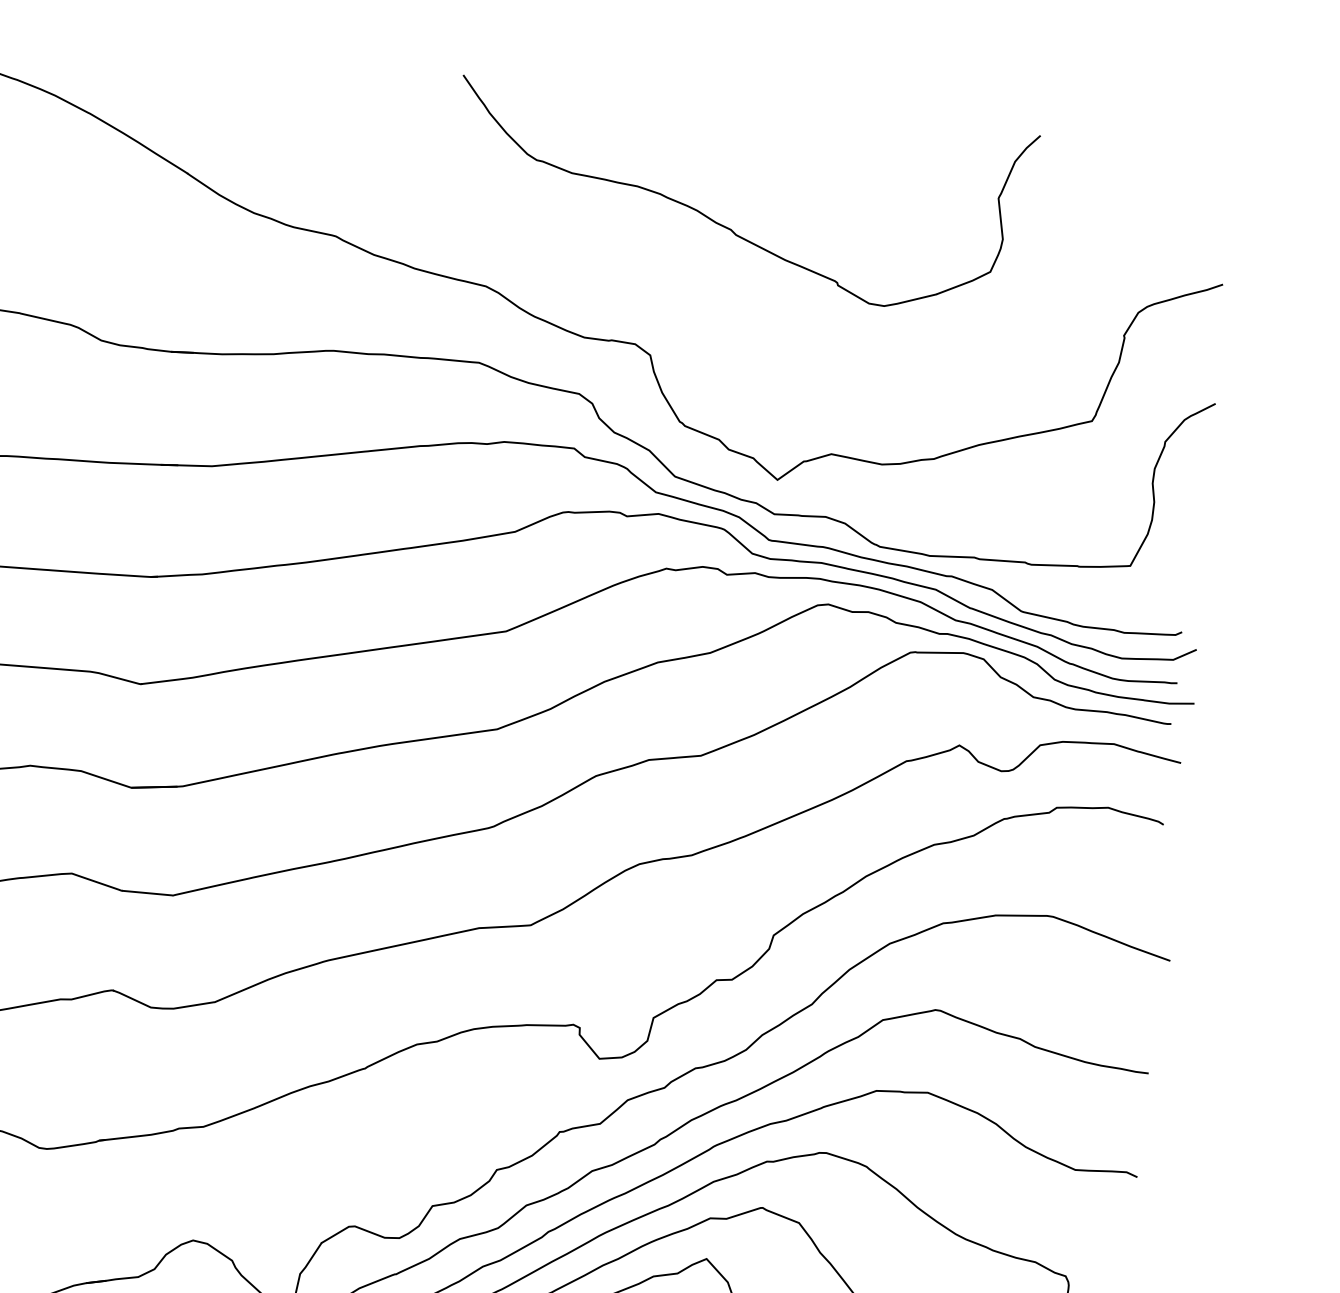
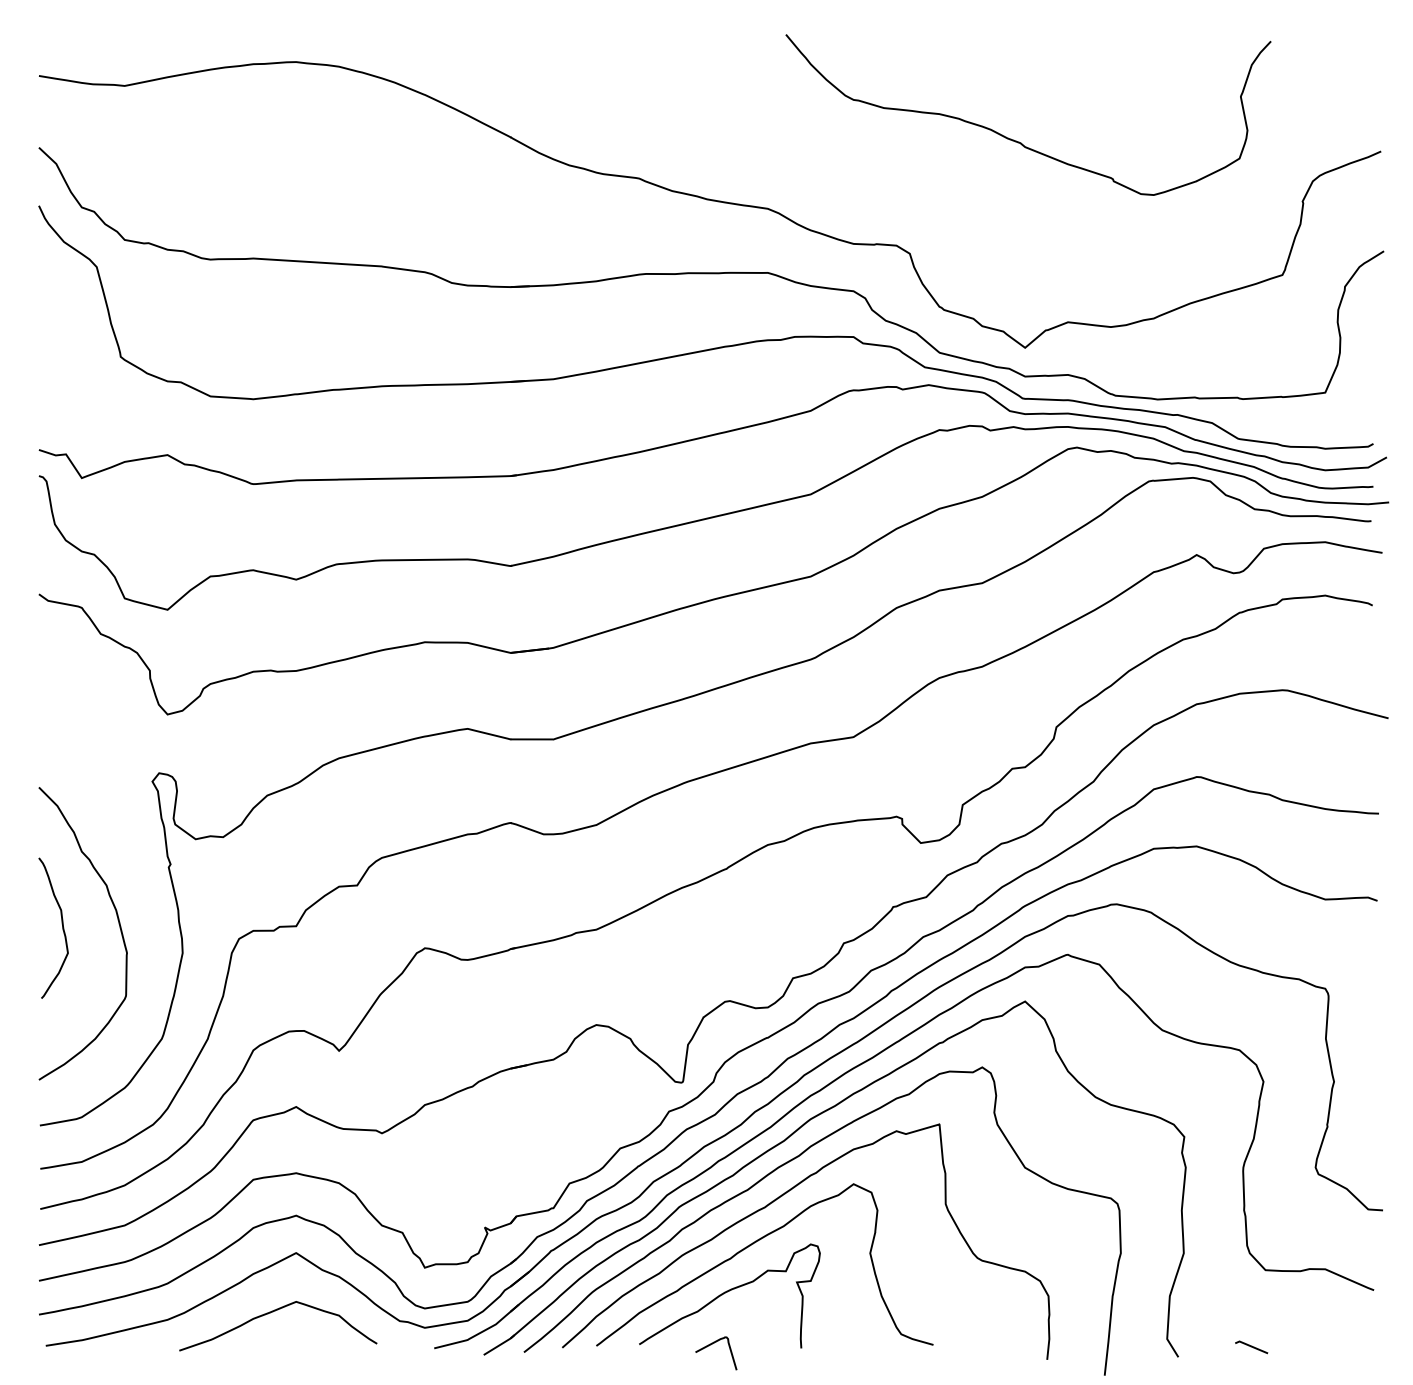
curve: (729, 227) -> (1019, 141), moved

